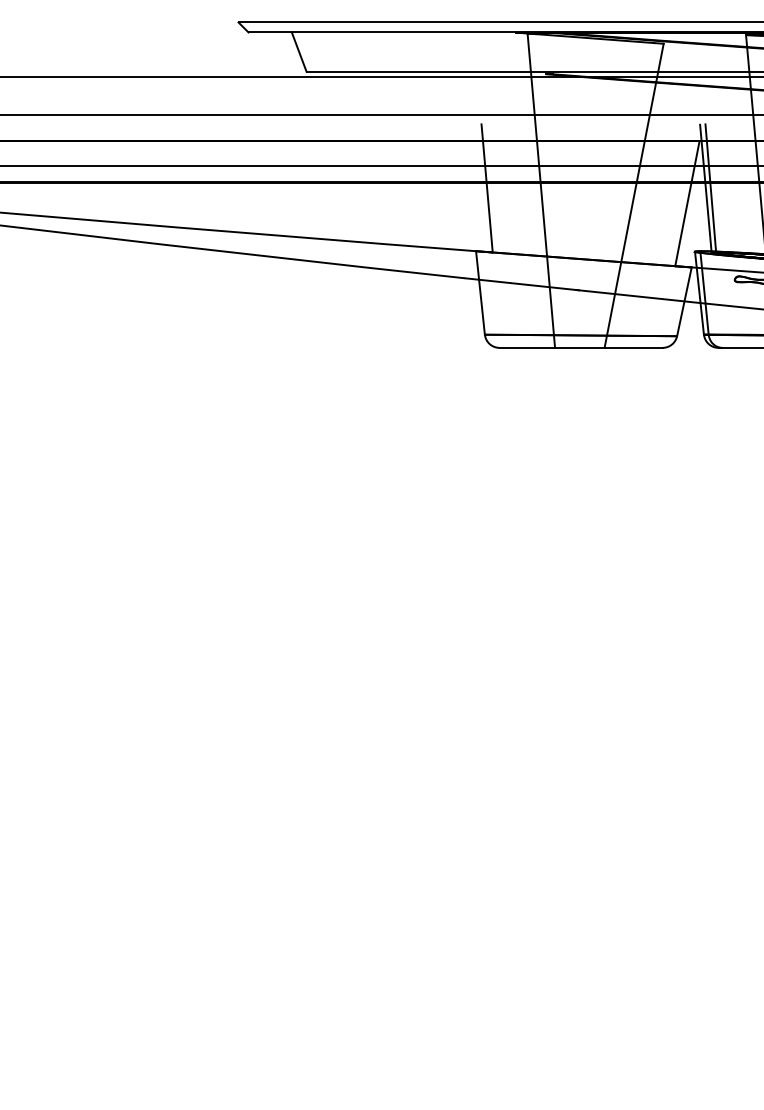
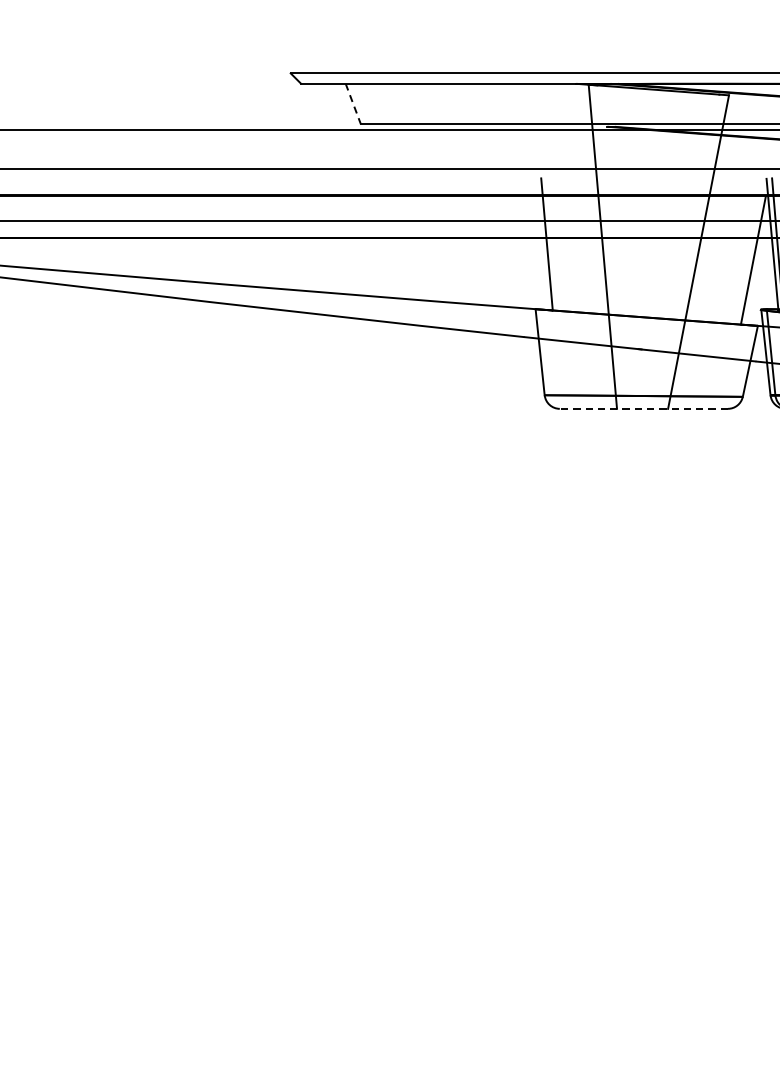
line: (299, 52) -> (353, 104), solid -> dashed
line: (581, 347) -> (644, 408), solid -> dashed

